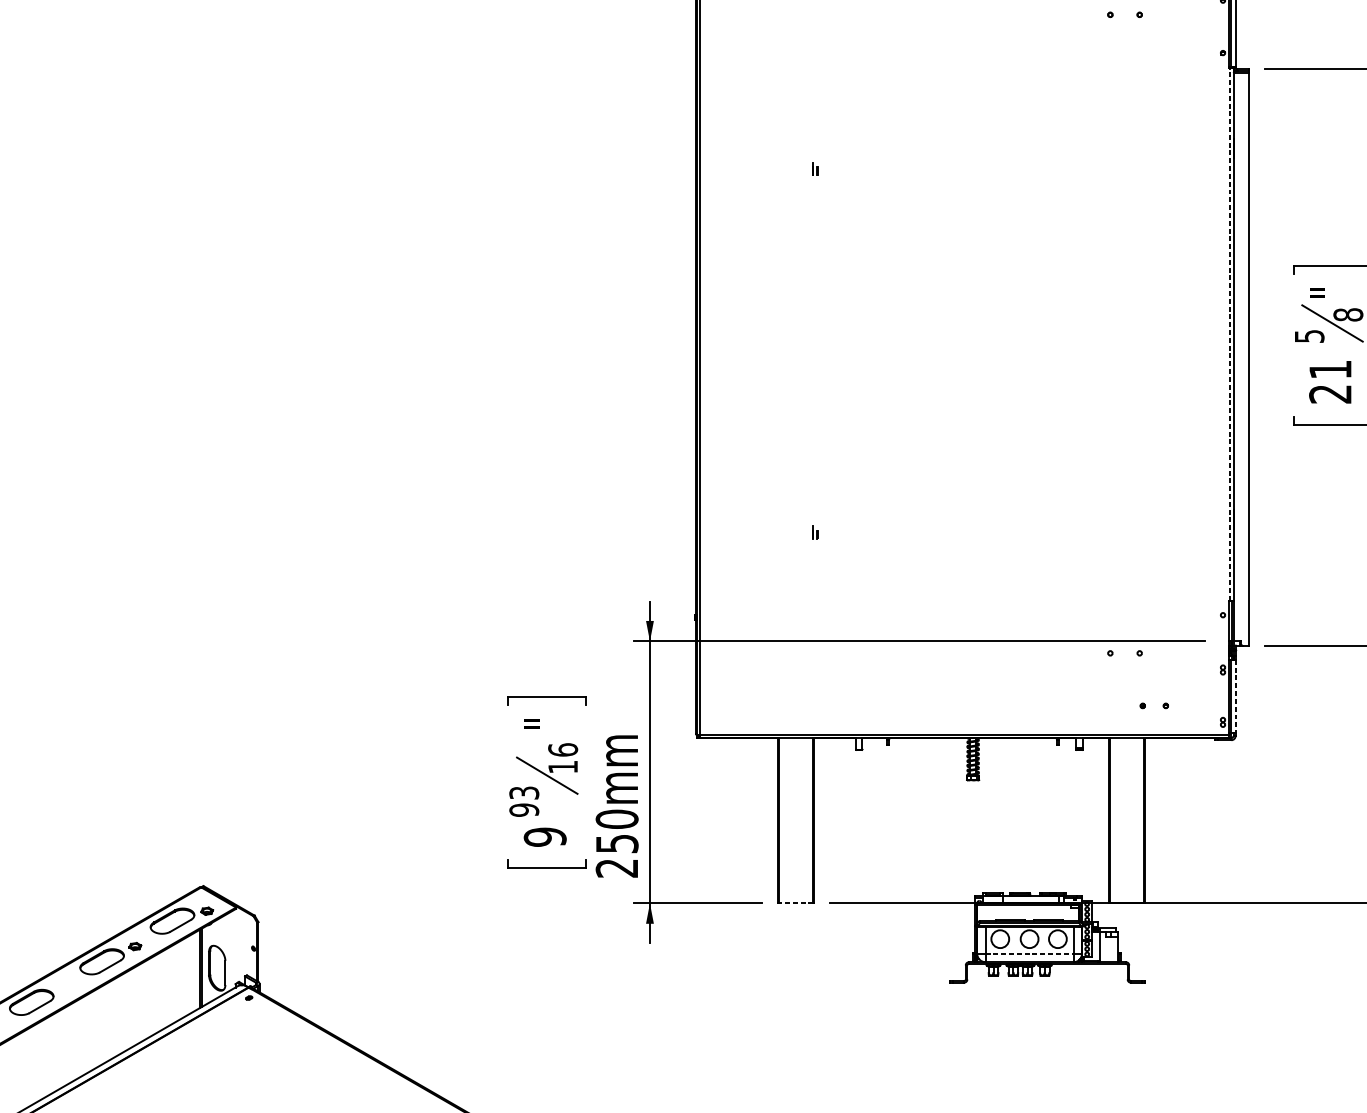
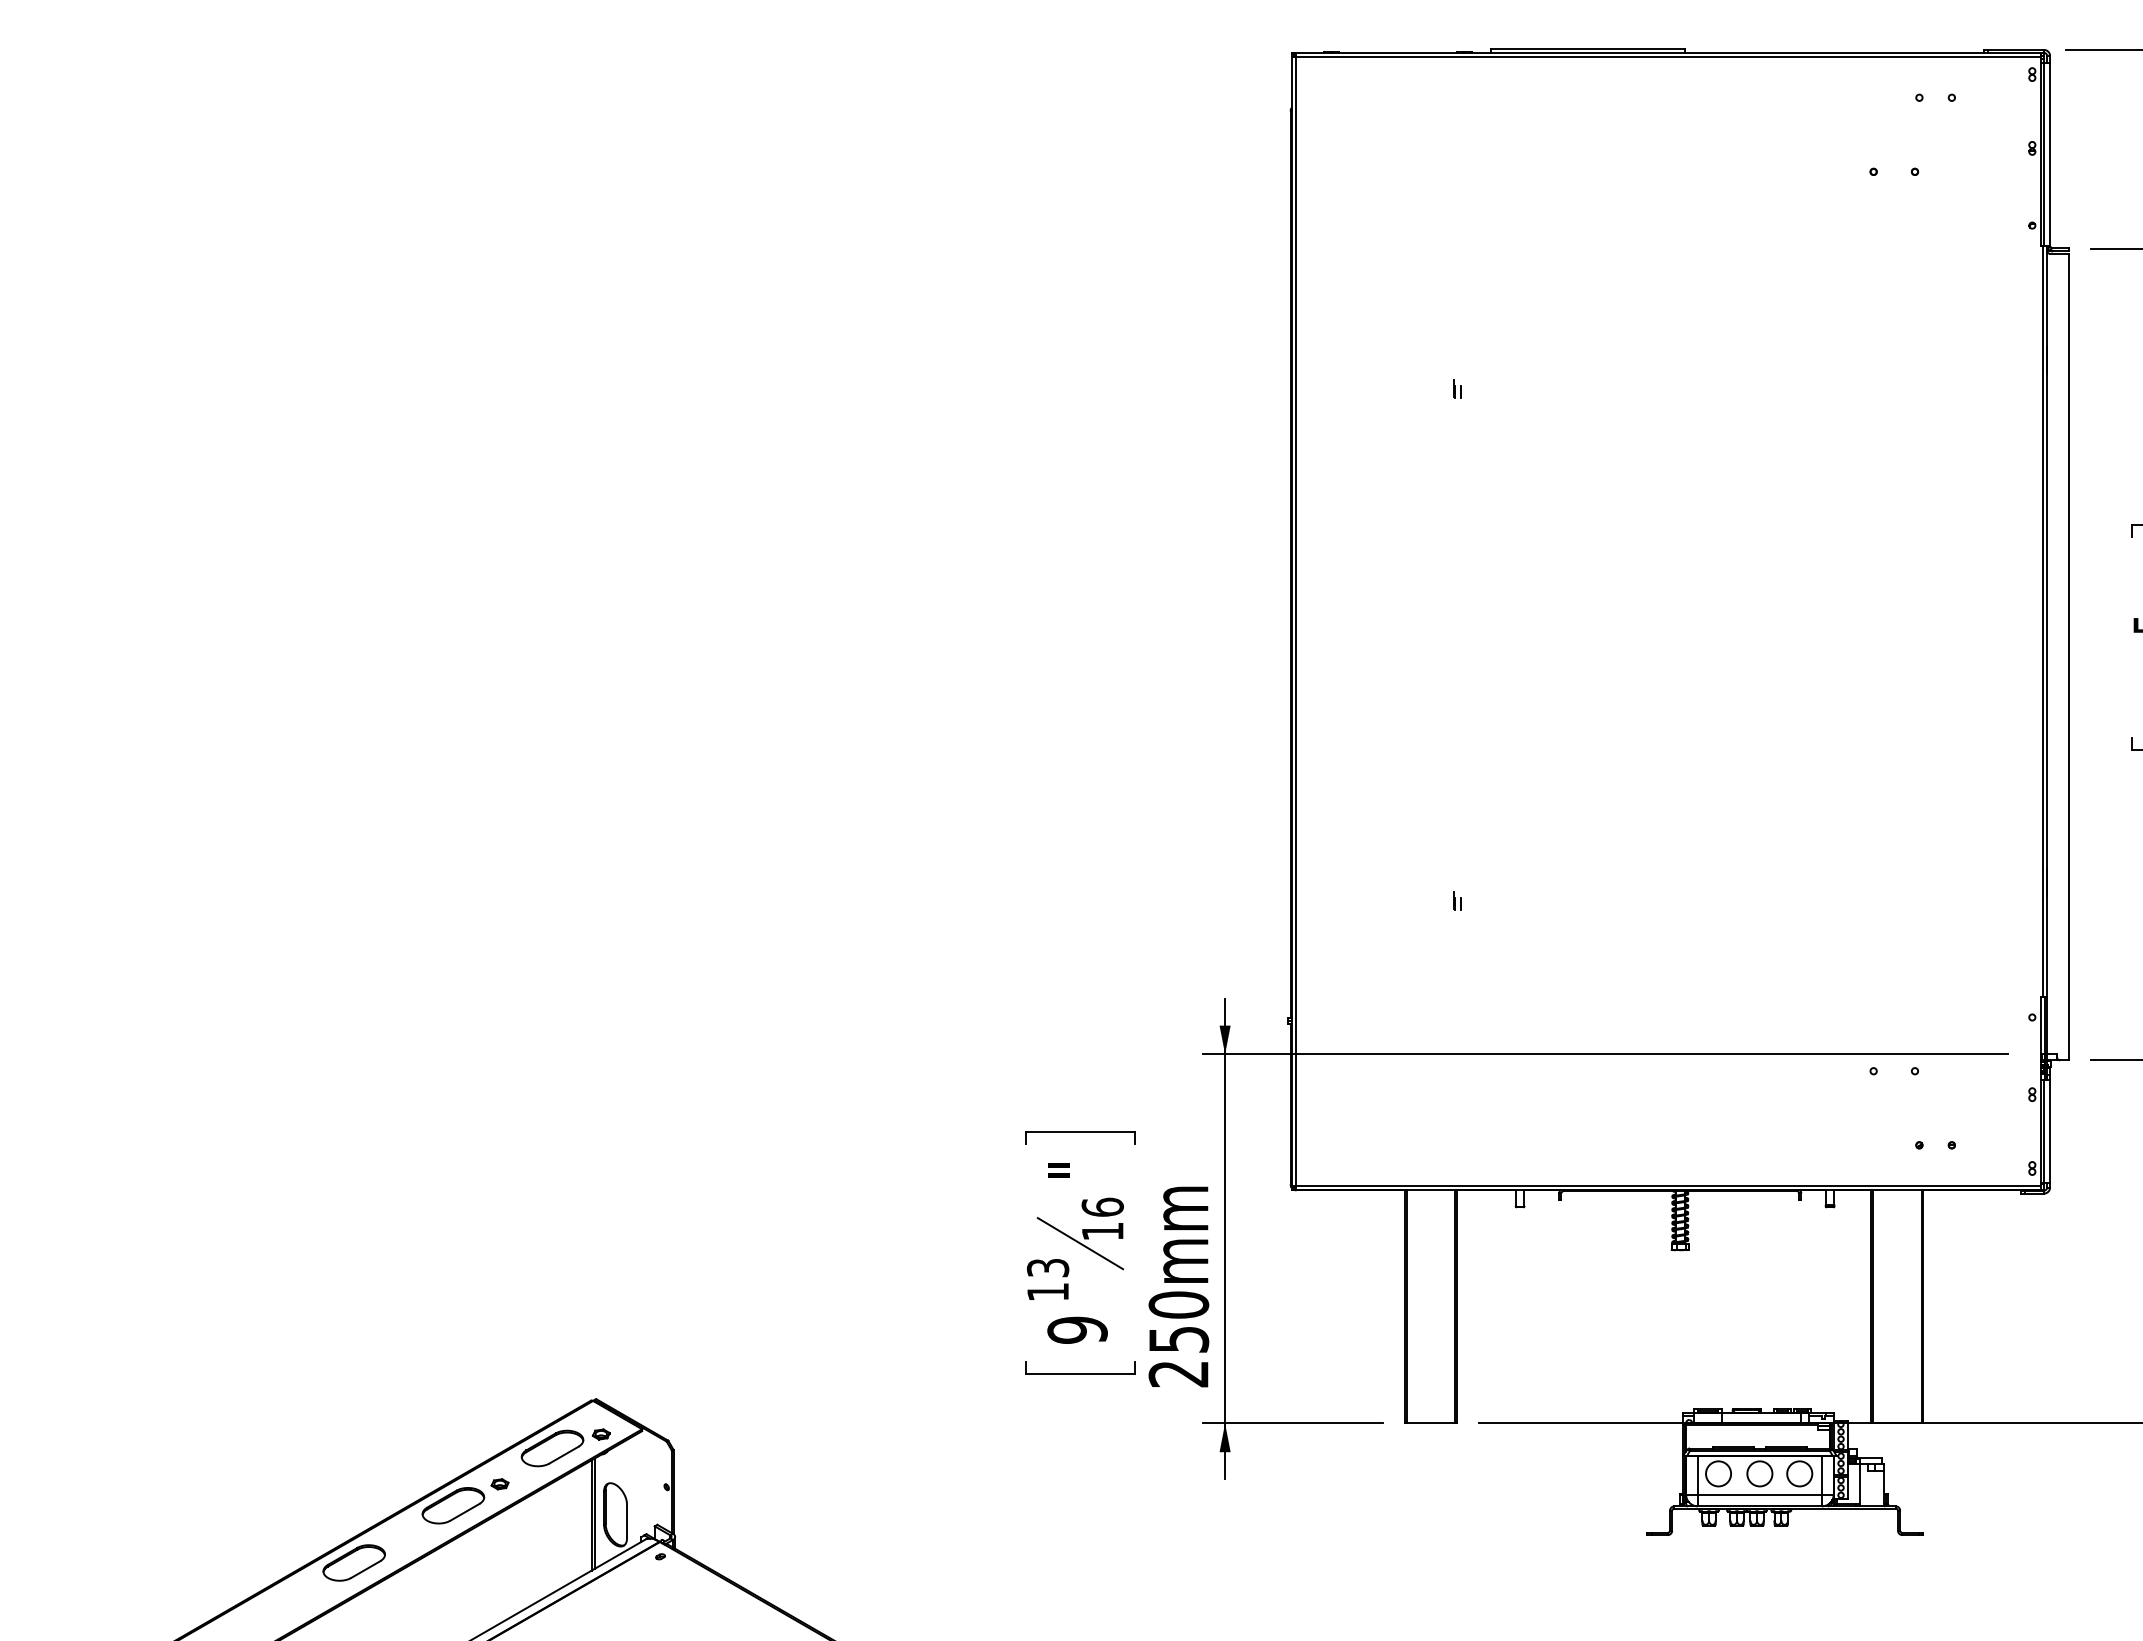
line: (1230, 334) -> (2042, 621), dashed -> solid
line: (1235, 696) -> (2050, 1132), dashed -> solid
text: (523, 809) -> (1047, 1291), 93 -> 13
line: (795, 903) -> (1430, 1423), dashed -> solid
line: (1029, 953) -> (1759, 1494), dashed -> solid

